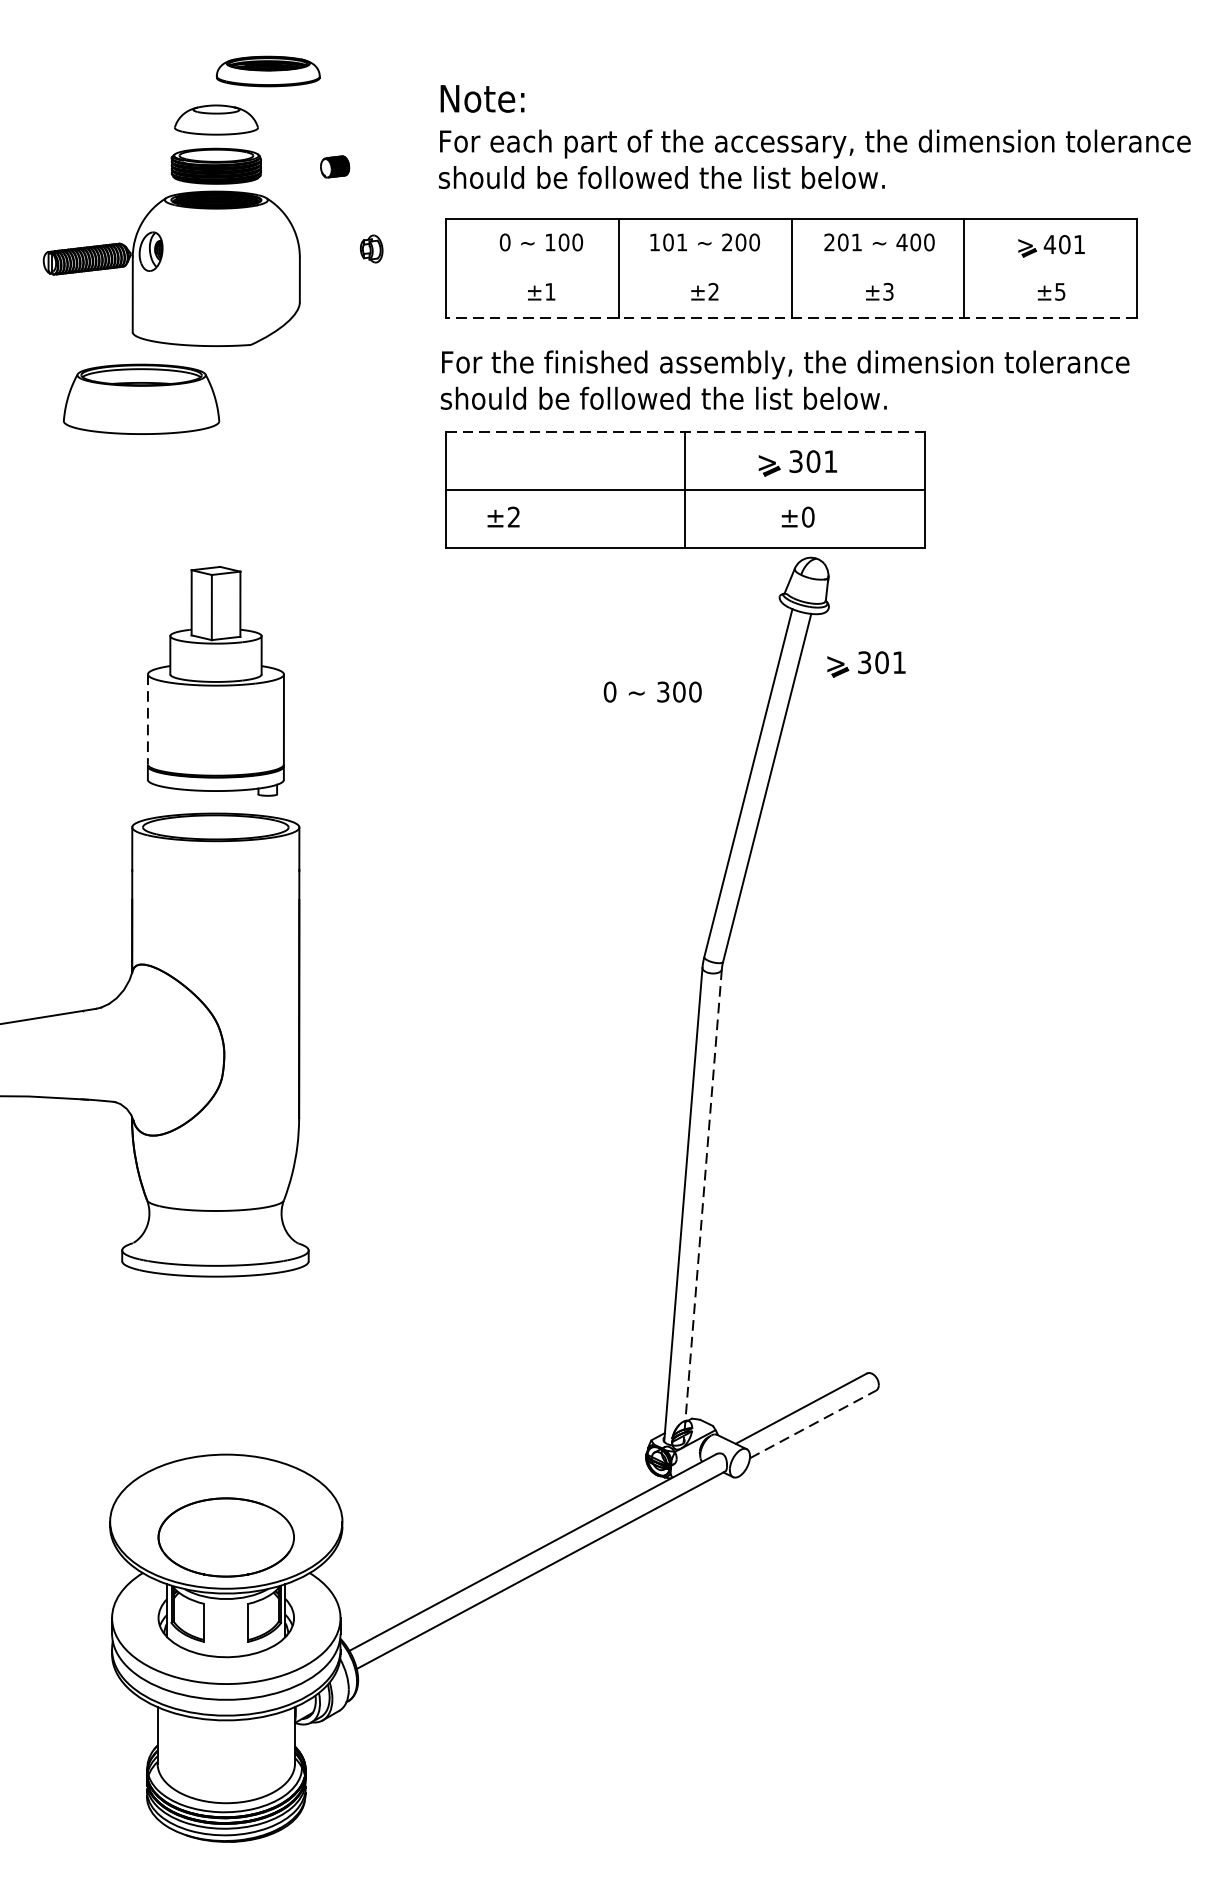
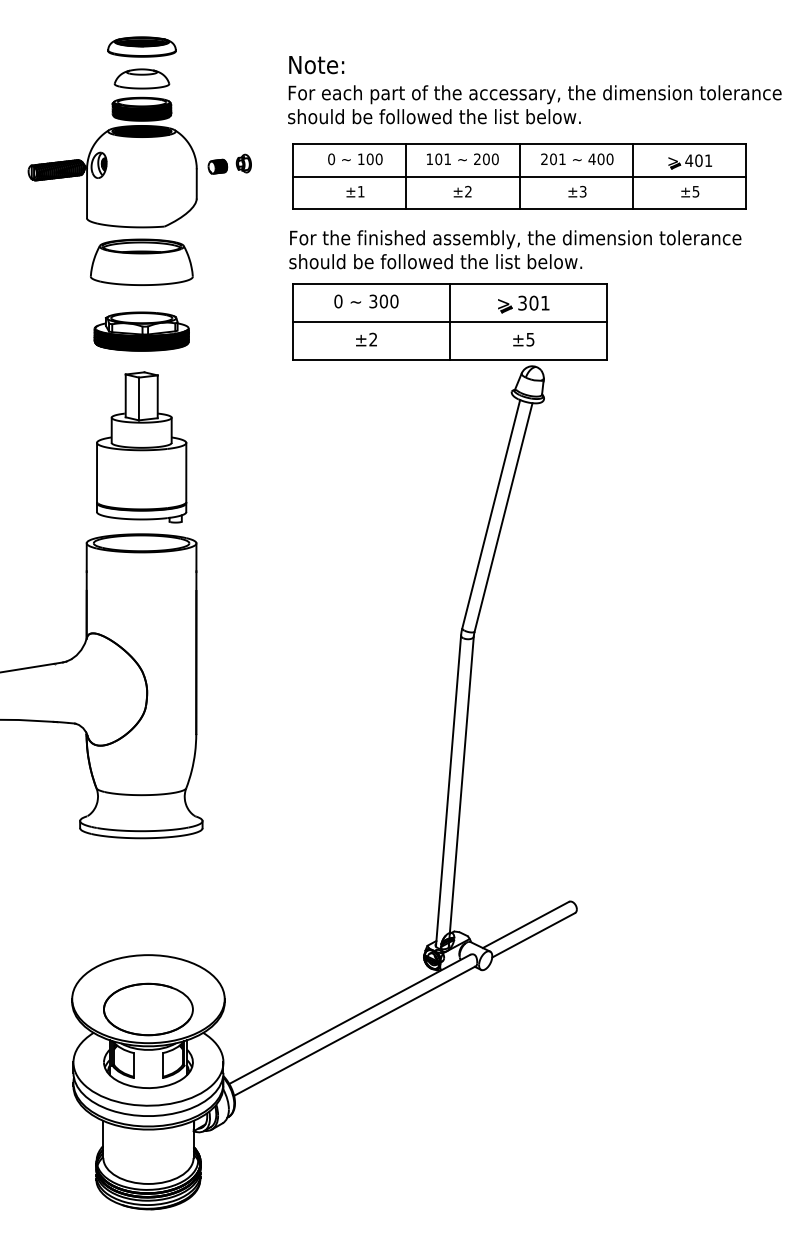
part: (267, 70) -> (141, 46), moved
part: (334, 166) -> (217, 166), moved
line: (791, 268) -> (519, 176), added
line: (791, 318) -> (519, 209), dashed -> solid
part: (141, 398) -> (141, 261), moved
line: (686, 431) -> (450, 283), dashed -> solid
part: (215, 504) -> (141, 331), added
text: (503, 516) -> (366, 339), moved
text: (808, 516) -> (530, 339), ±0 -> ±5
part: (866, 664) -> (568, 436), removed
text: (652, 692) -> (366, 301), moved
line: (148, 719) -> (97, 472), dashed -> solid
line: (703, 1206) -> (461, 792), dashed -> solid
line: (812, 1424) -> (533, 935), dashed -> solid

